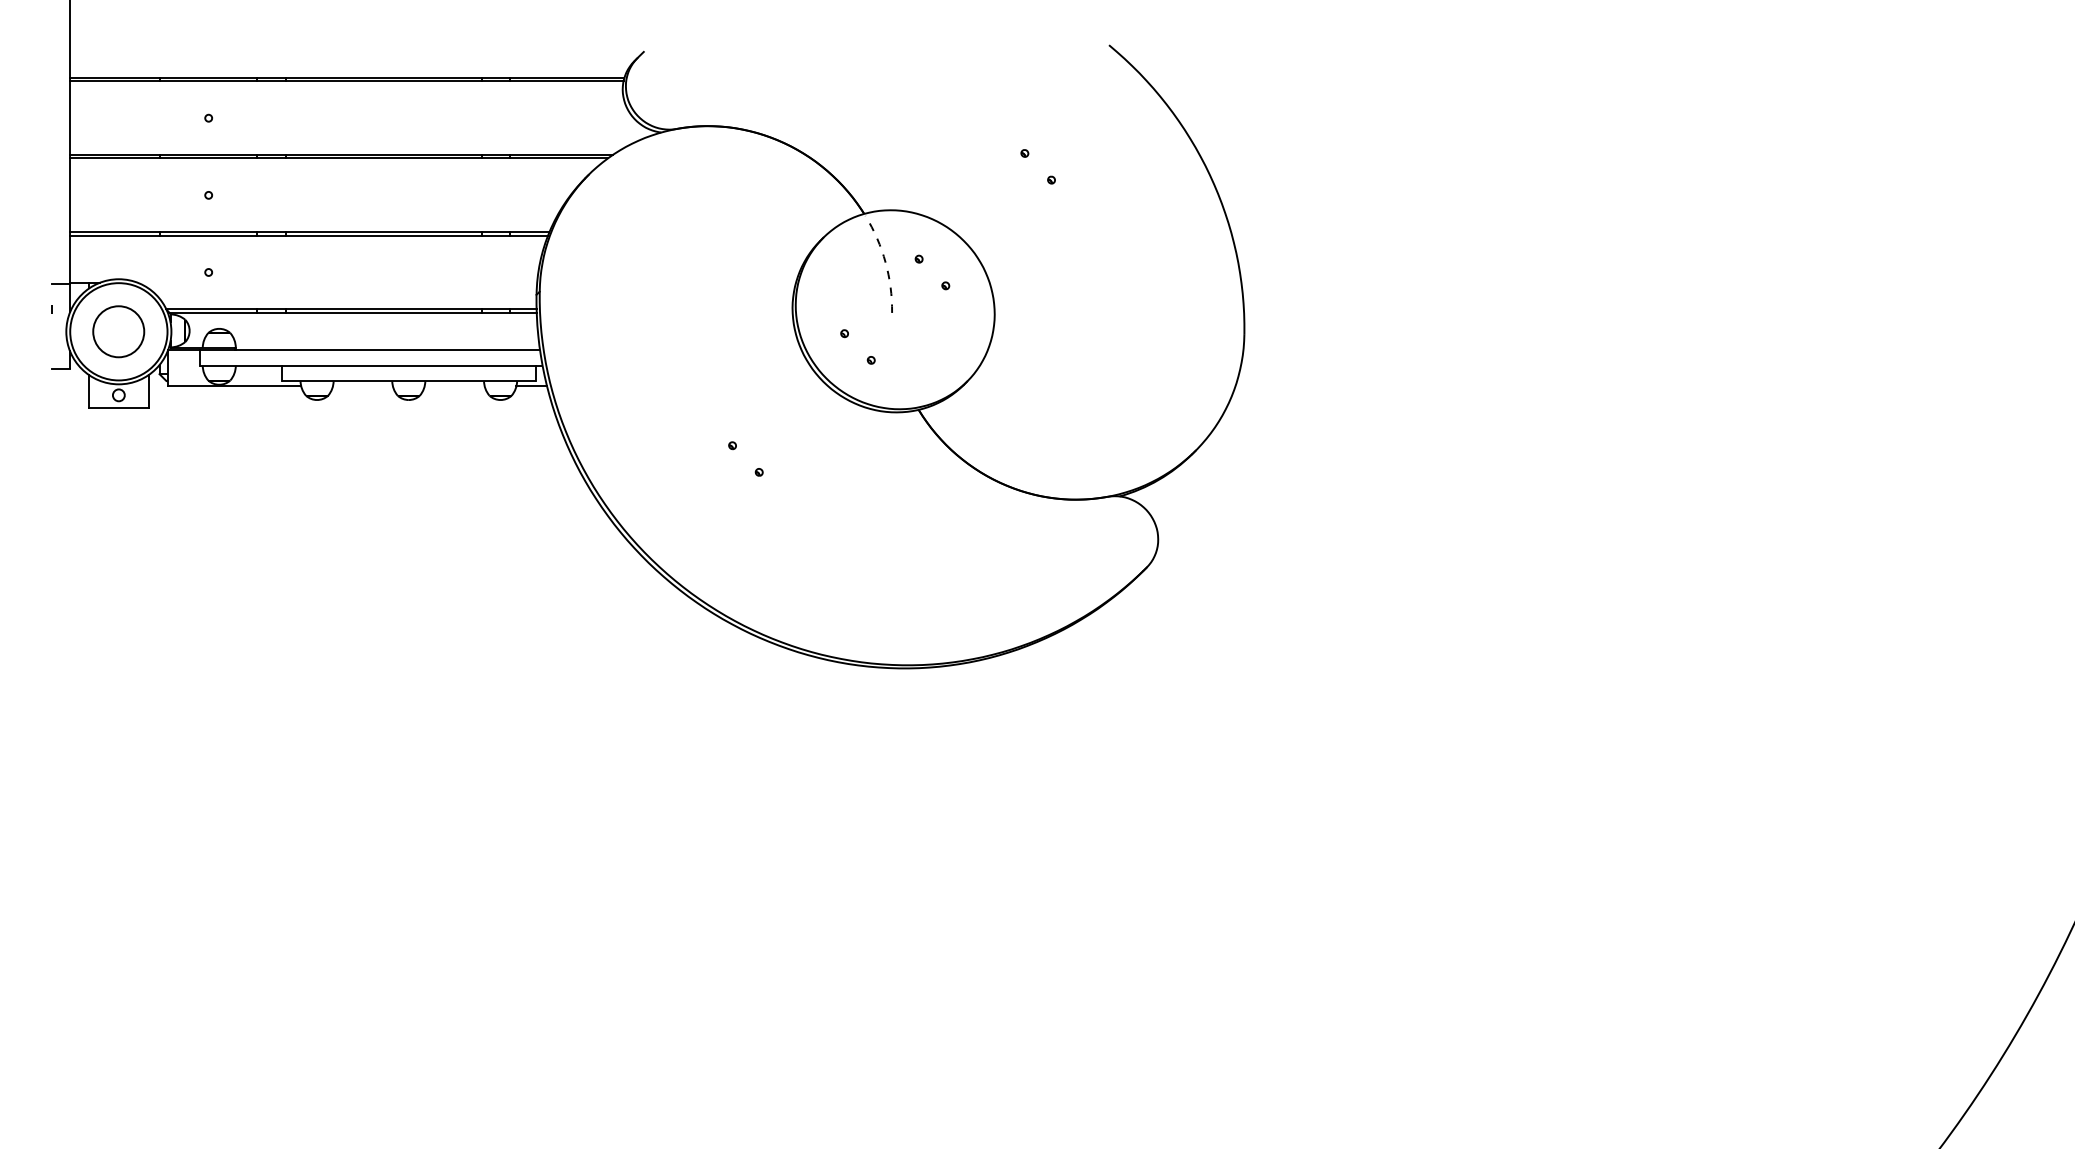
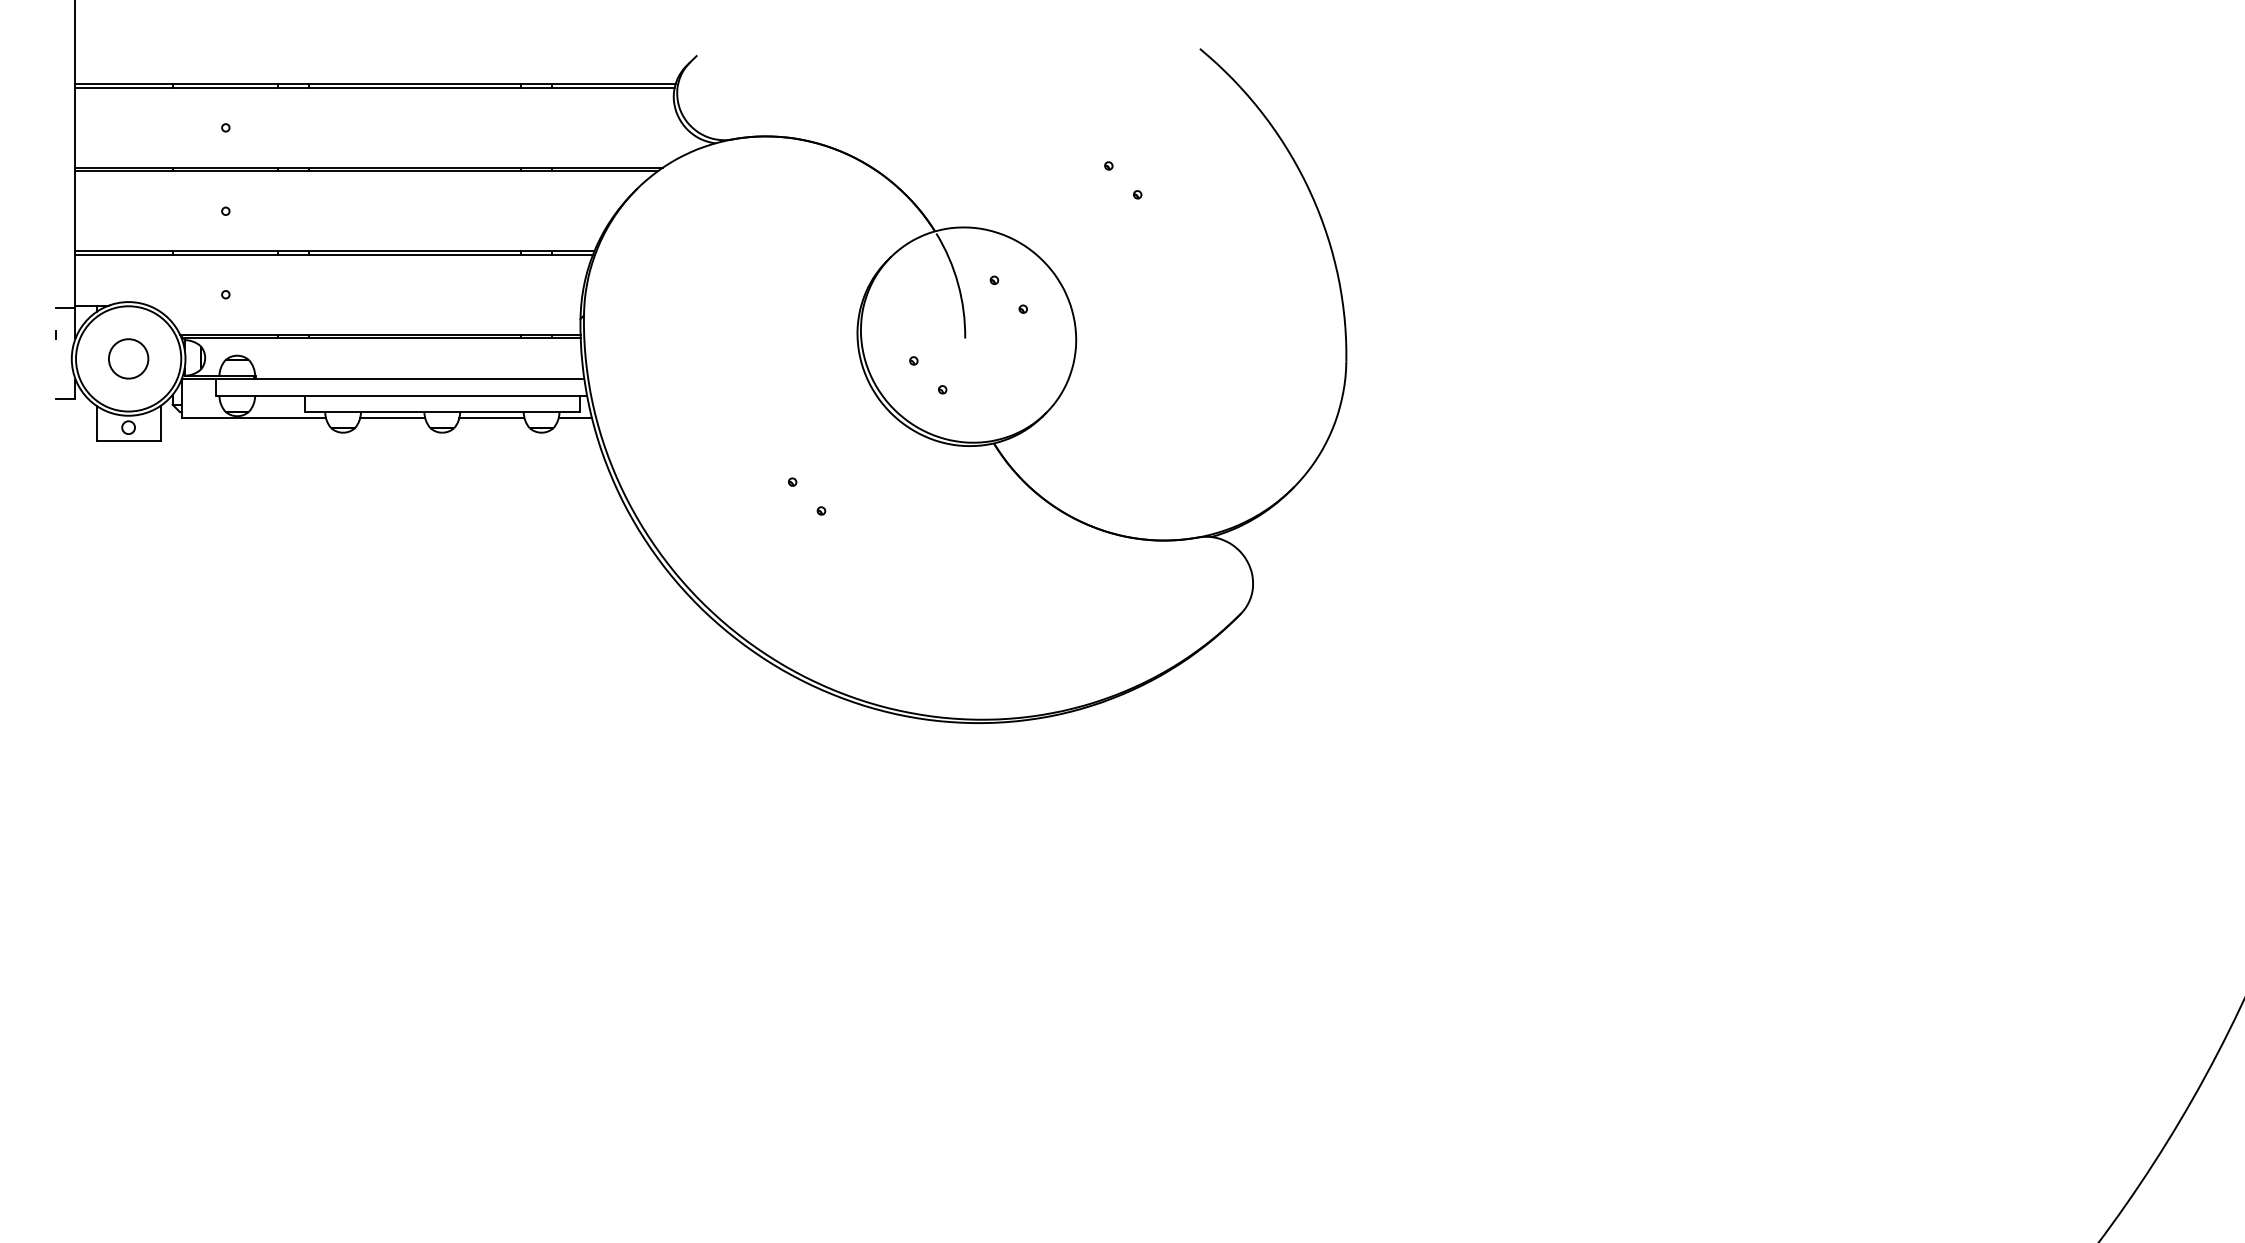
arc: (885, 263) -> (958, 284), dashed -> solid
circle: (118, 331) -> (128, 358), size x0.71
line: (362, 386) -> (392, 418), added
line: (454, 386) -> (491, 418), added

